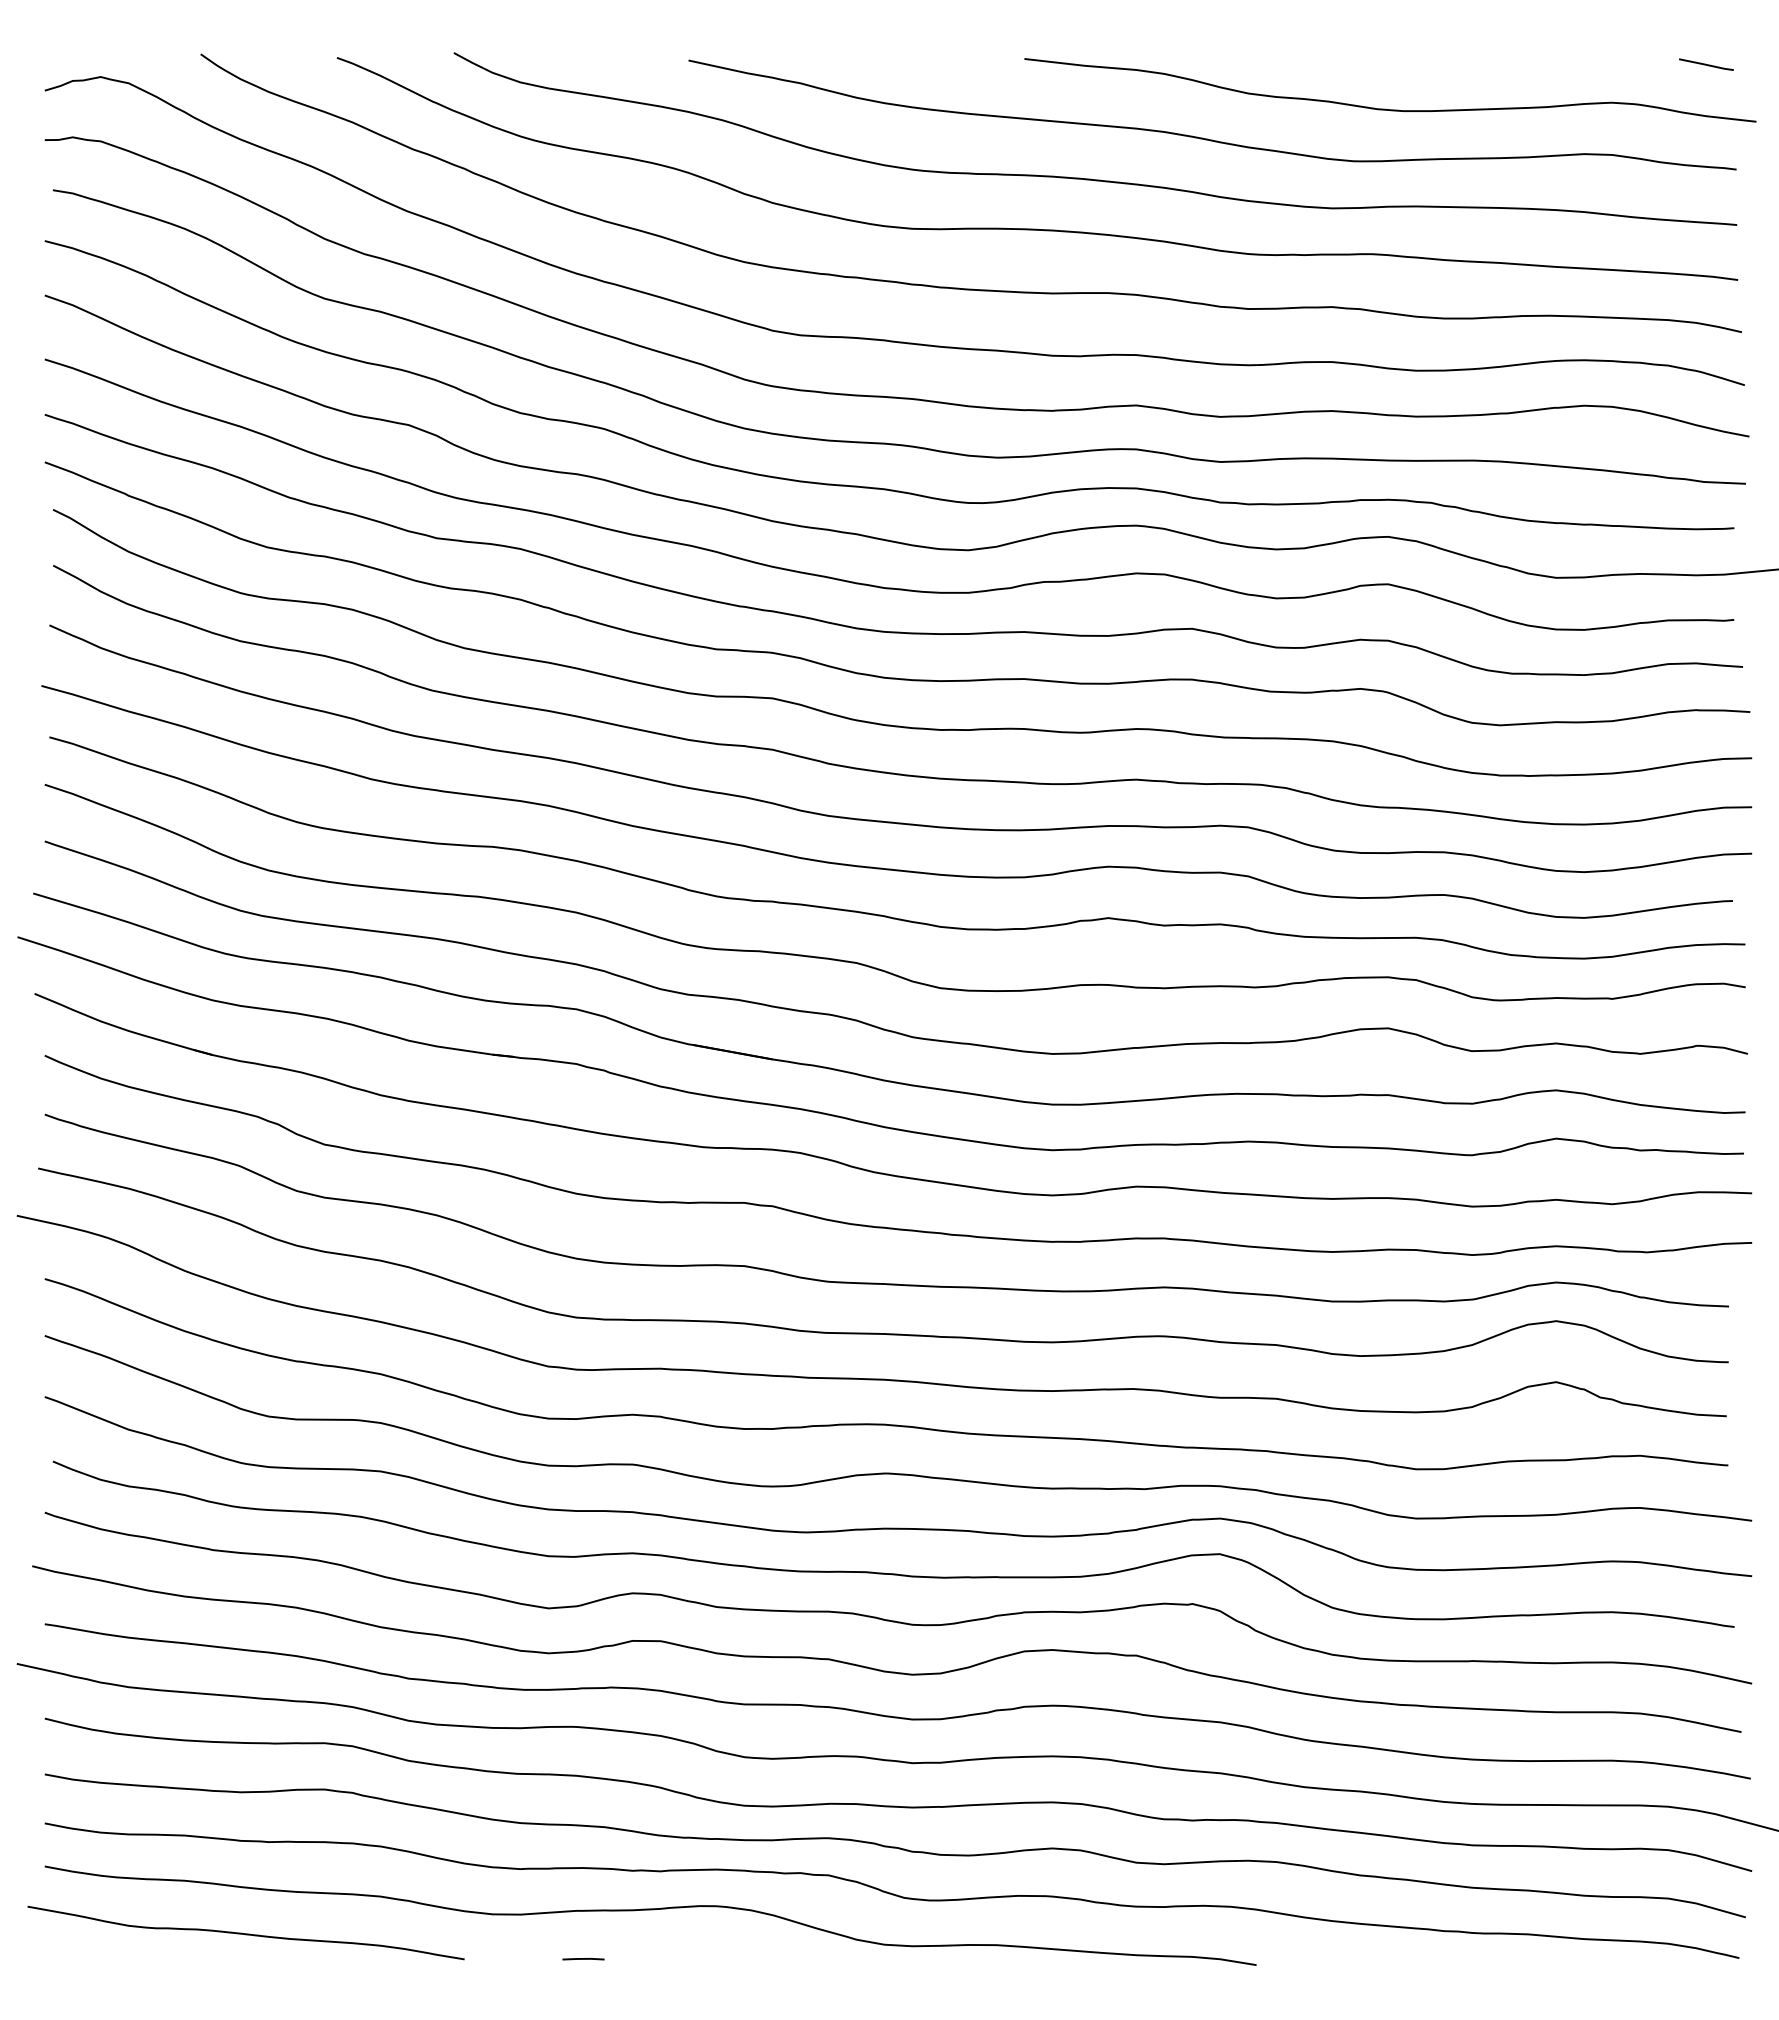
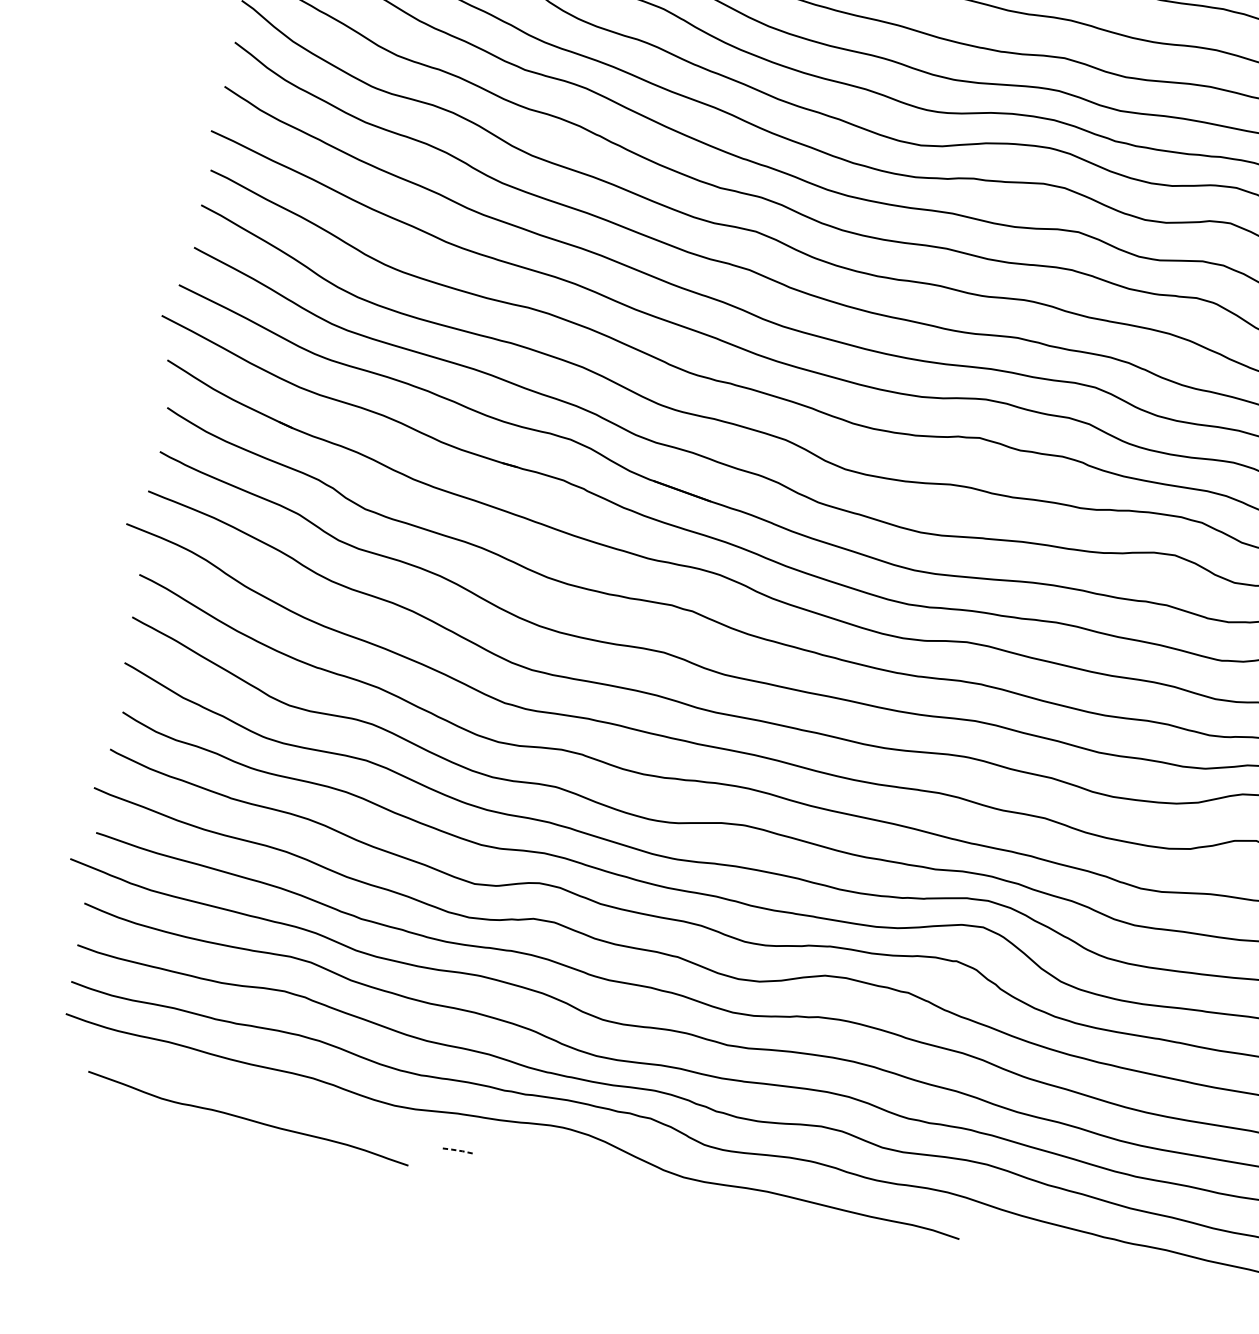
curve: (245, 1933) -> (247, 1118), moved
line: (583, 1958) -> (457, 1150), solid -> dashed

